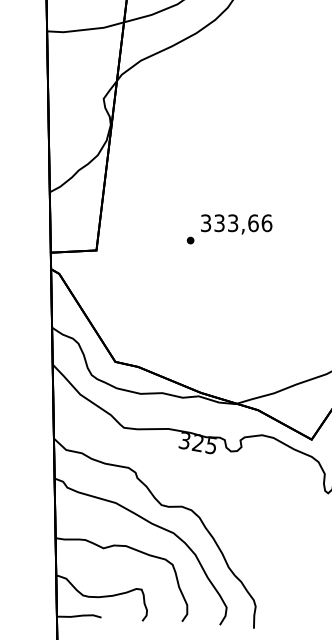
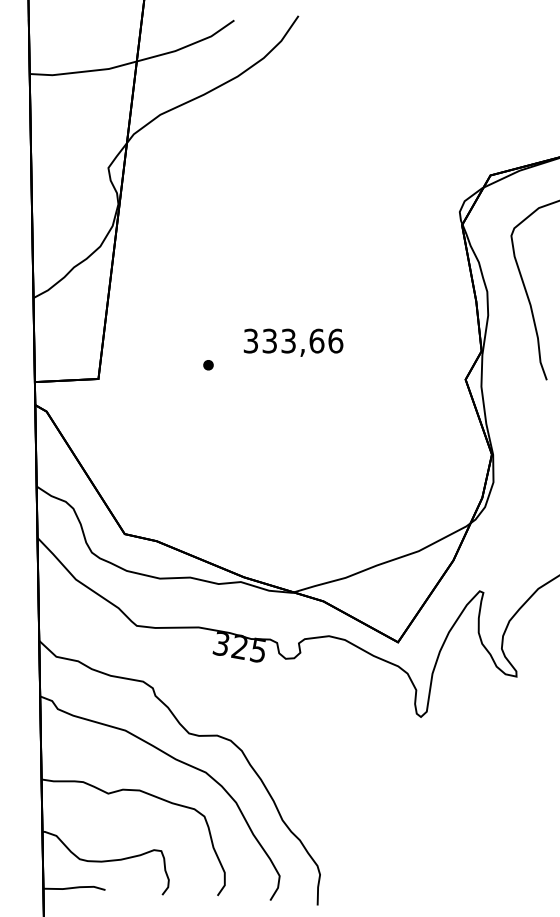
part: (190, 240) -> (208, 365), moved

